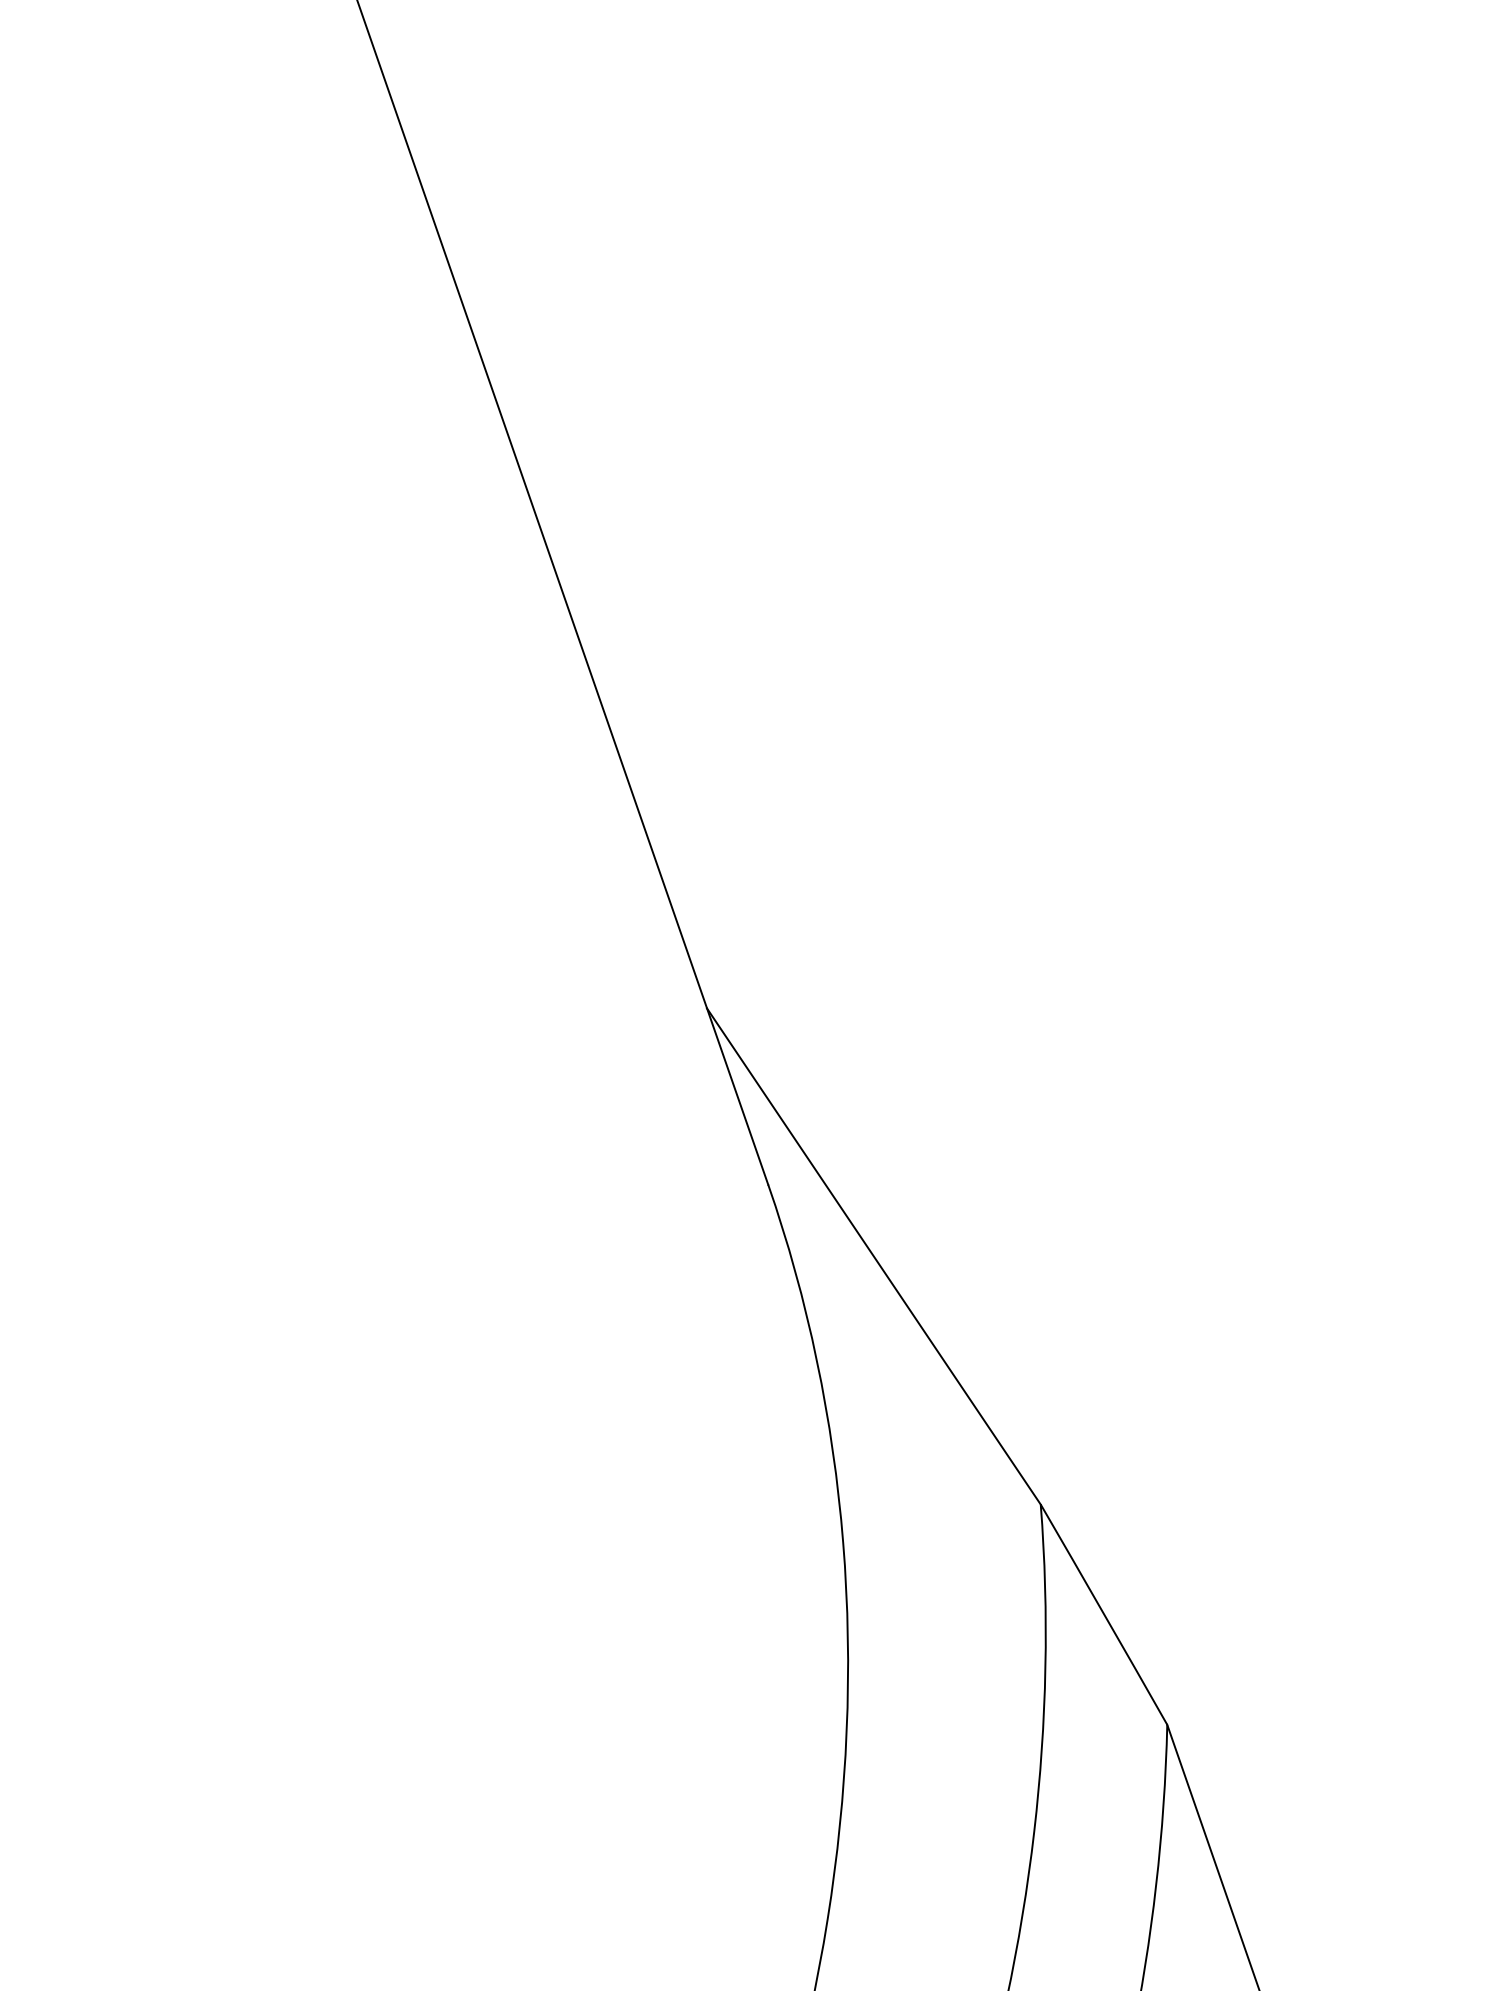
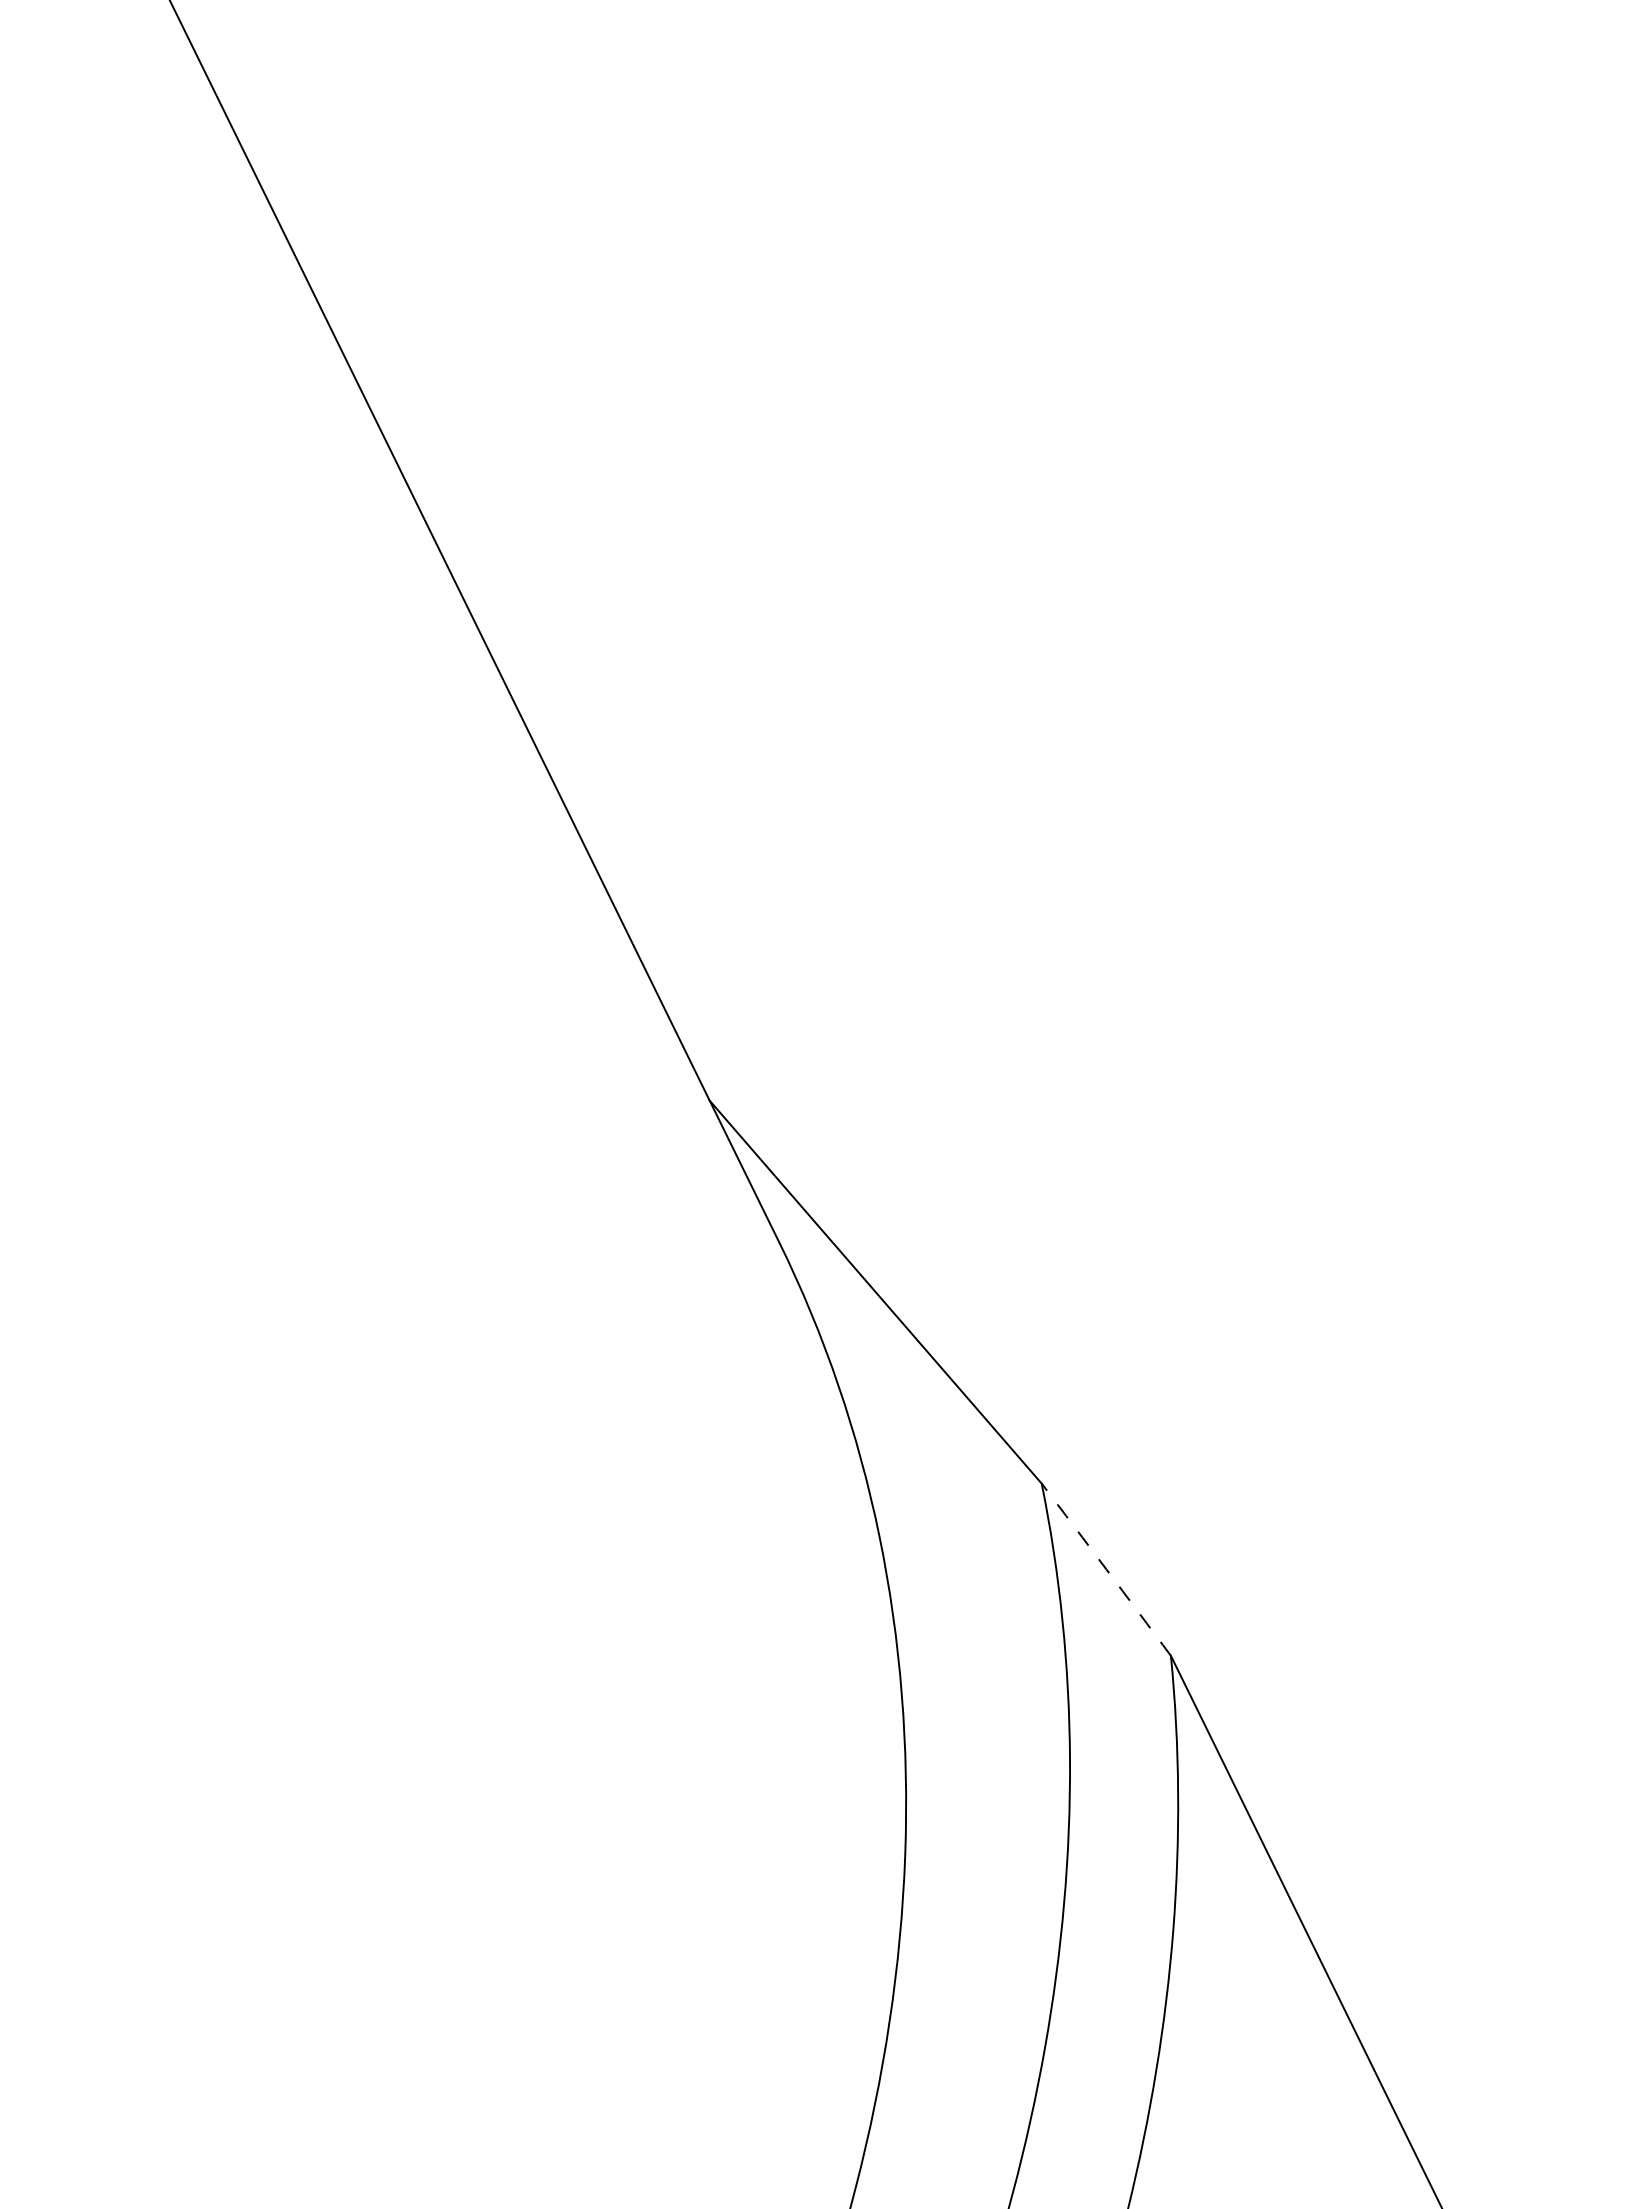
arc: (1104, 1614) -> (1106, 1569), solid -> dashed

